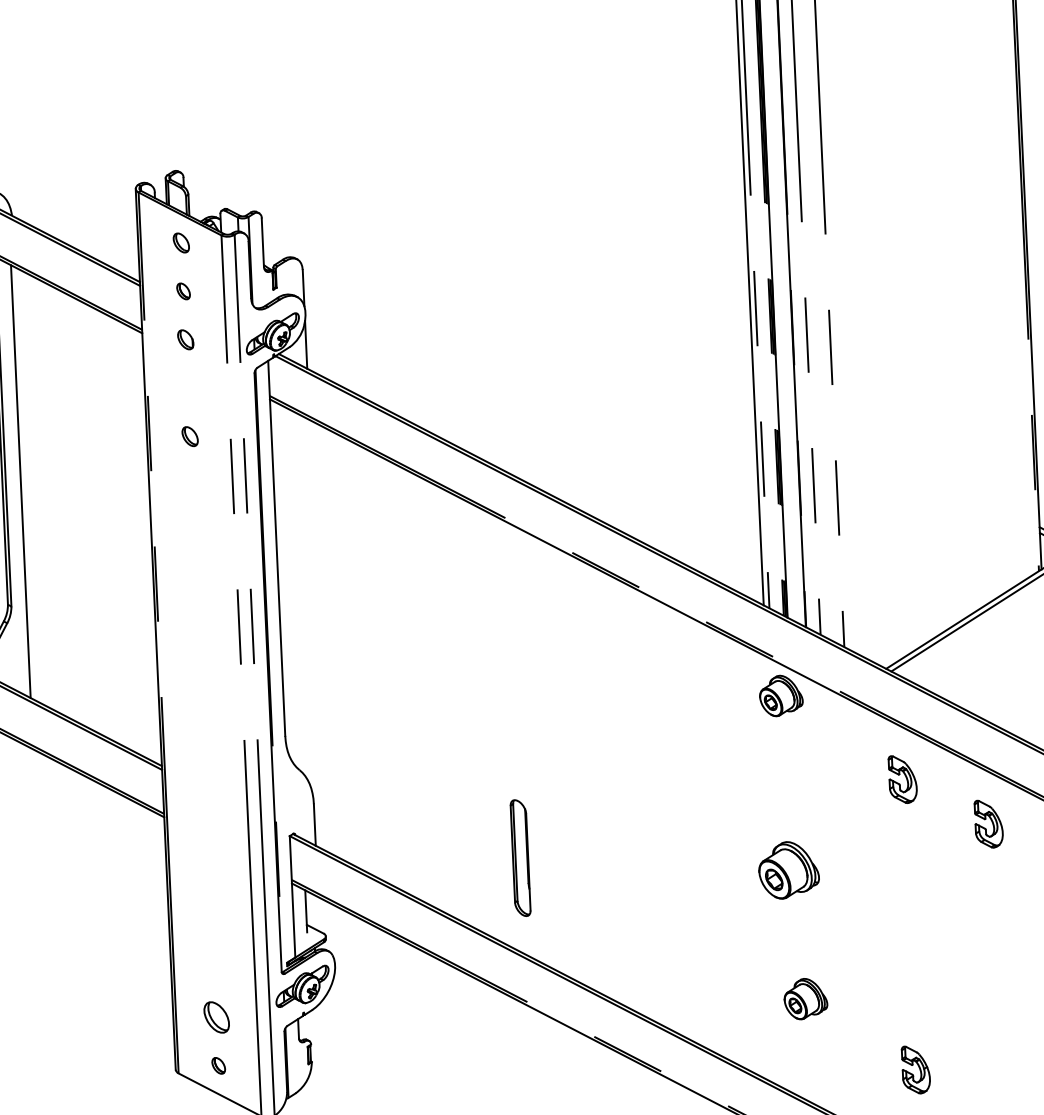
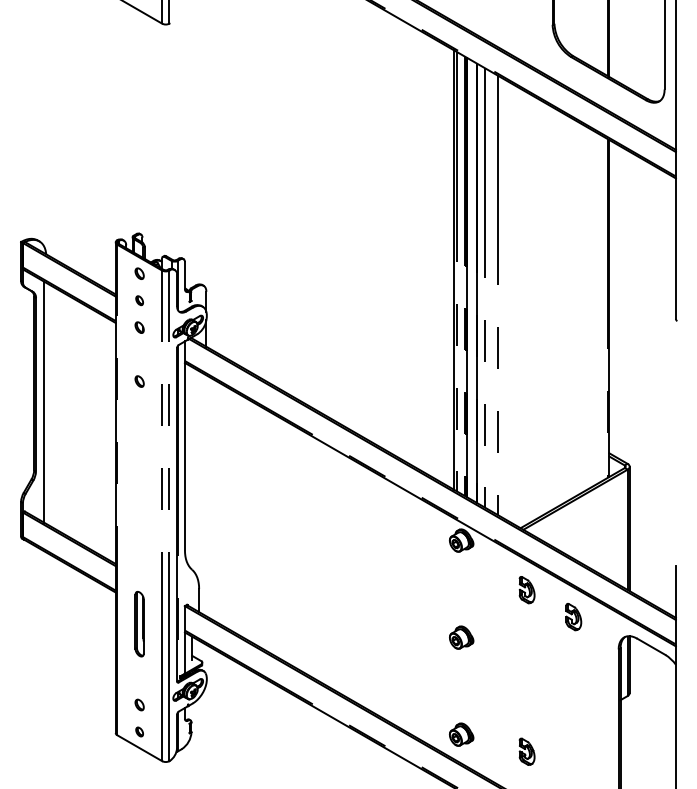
part: (520, 858) -> (139, 624), moved
part: (788, 869) -> (461, 637), size x0.71
part: (805, 998) -> (461, 734), moved
part: (216, 1016) -> (139, 704), size x0.62

